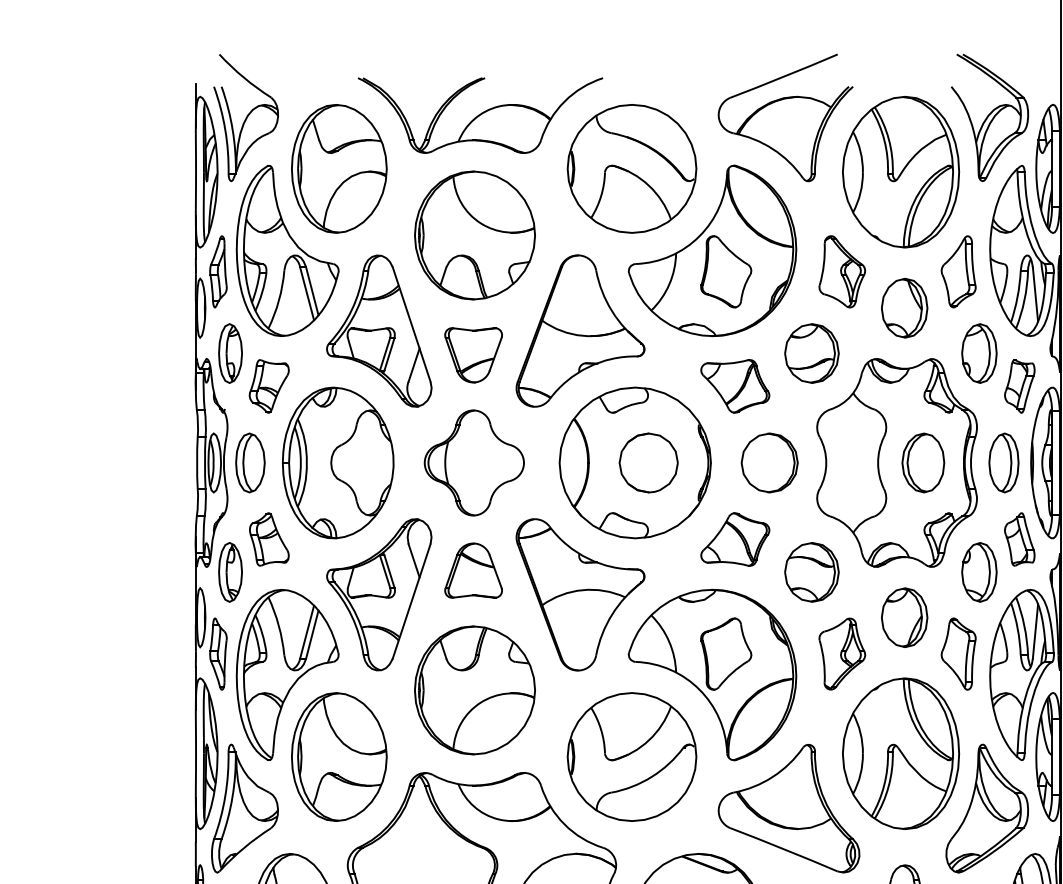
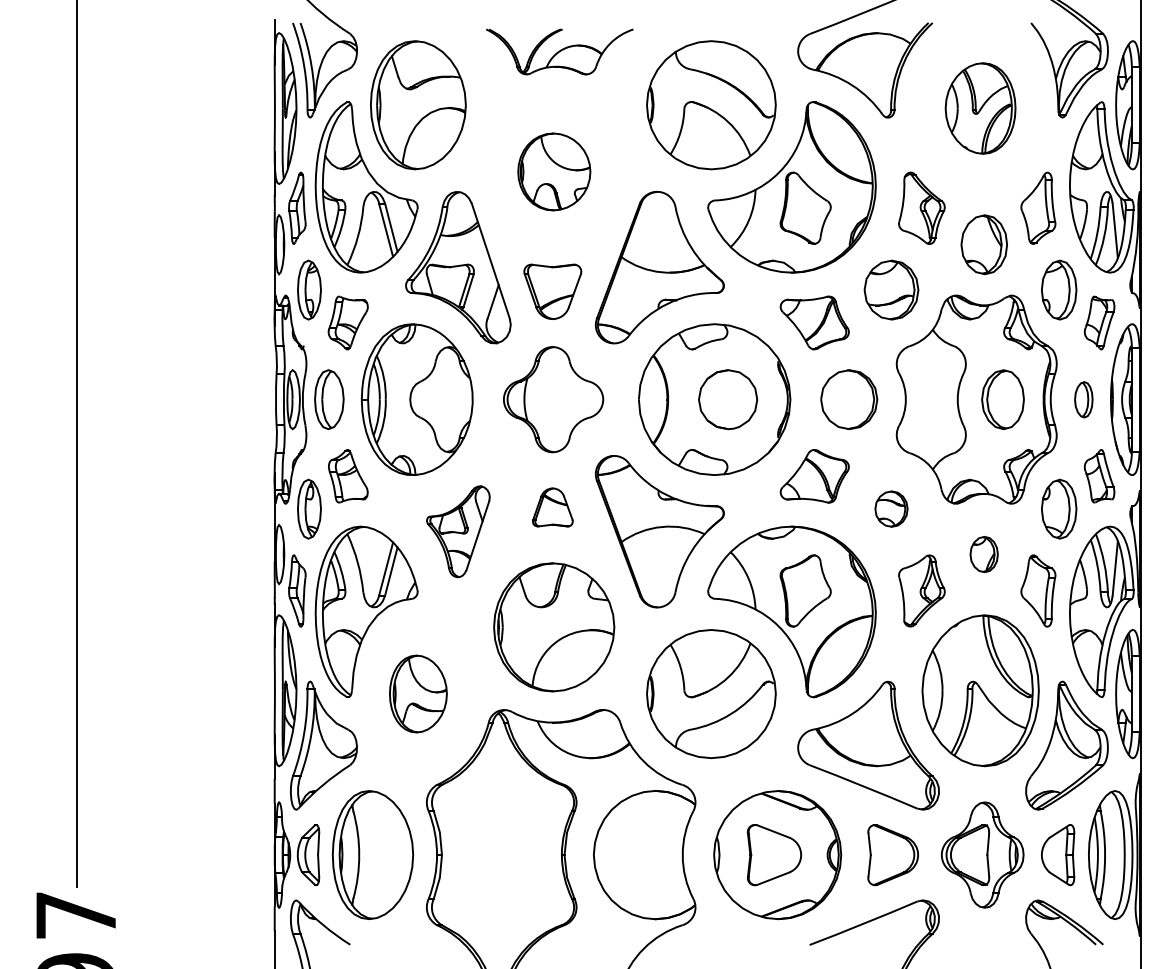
part: (480, 115) -> (559, 51), size x0.6
part: (900, 172) -> (980, 108), size x0.6
part: (475, 235) -> (554, 171), size x0.6
part: (1003, 462) -> (1083, 399), size x0.6
part: (473, 570) -> (552, 507), size x0.7
part: (811, 571) -> (891, 508), size x0.6
part: (379, 594) -> (458, 531), size x0.6
part: (903, 617) -> (983, 554), size x0.6
part: (339, 756) -> (418, 693), size x0.6

